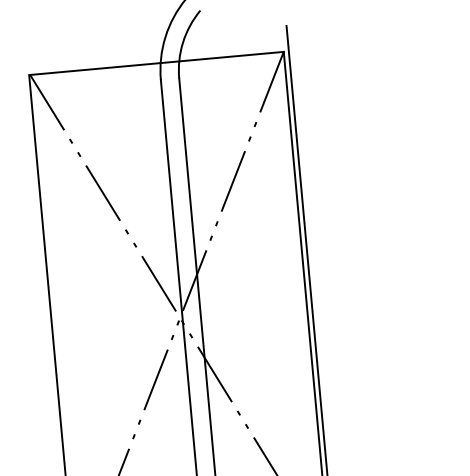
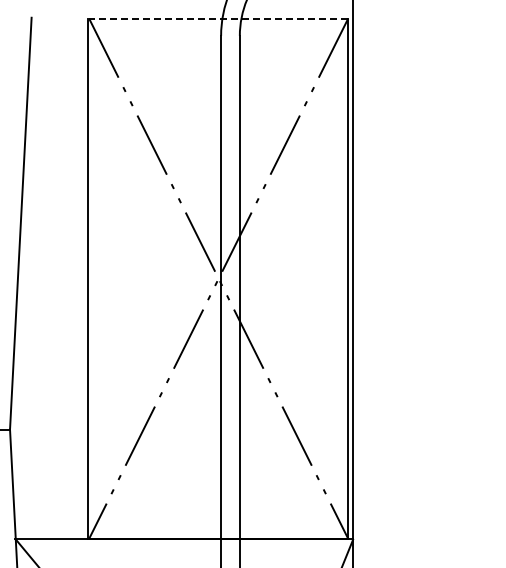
line: (156, 63) -> (218, 18), solid -> dashed

